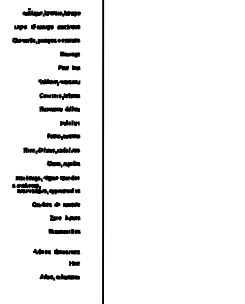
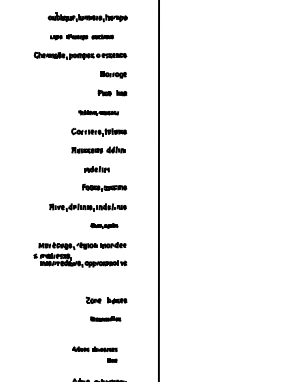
part: (47, 27) -> (82, 37), size x0.7
part: (59, 82) -> (98, 113), size x0.7
part: (69, 122) -> (95, 168), moved
part: (63, 163) -> (104, 225), size x0.6
part: (56, 204) -> (94, 281), removed
part: (64, 231) -> (105, 319), size x0.7
part: (56, 256) -> (94, 353), size x0.7

